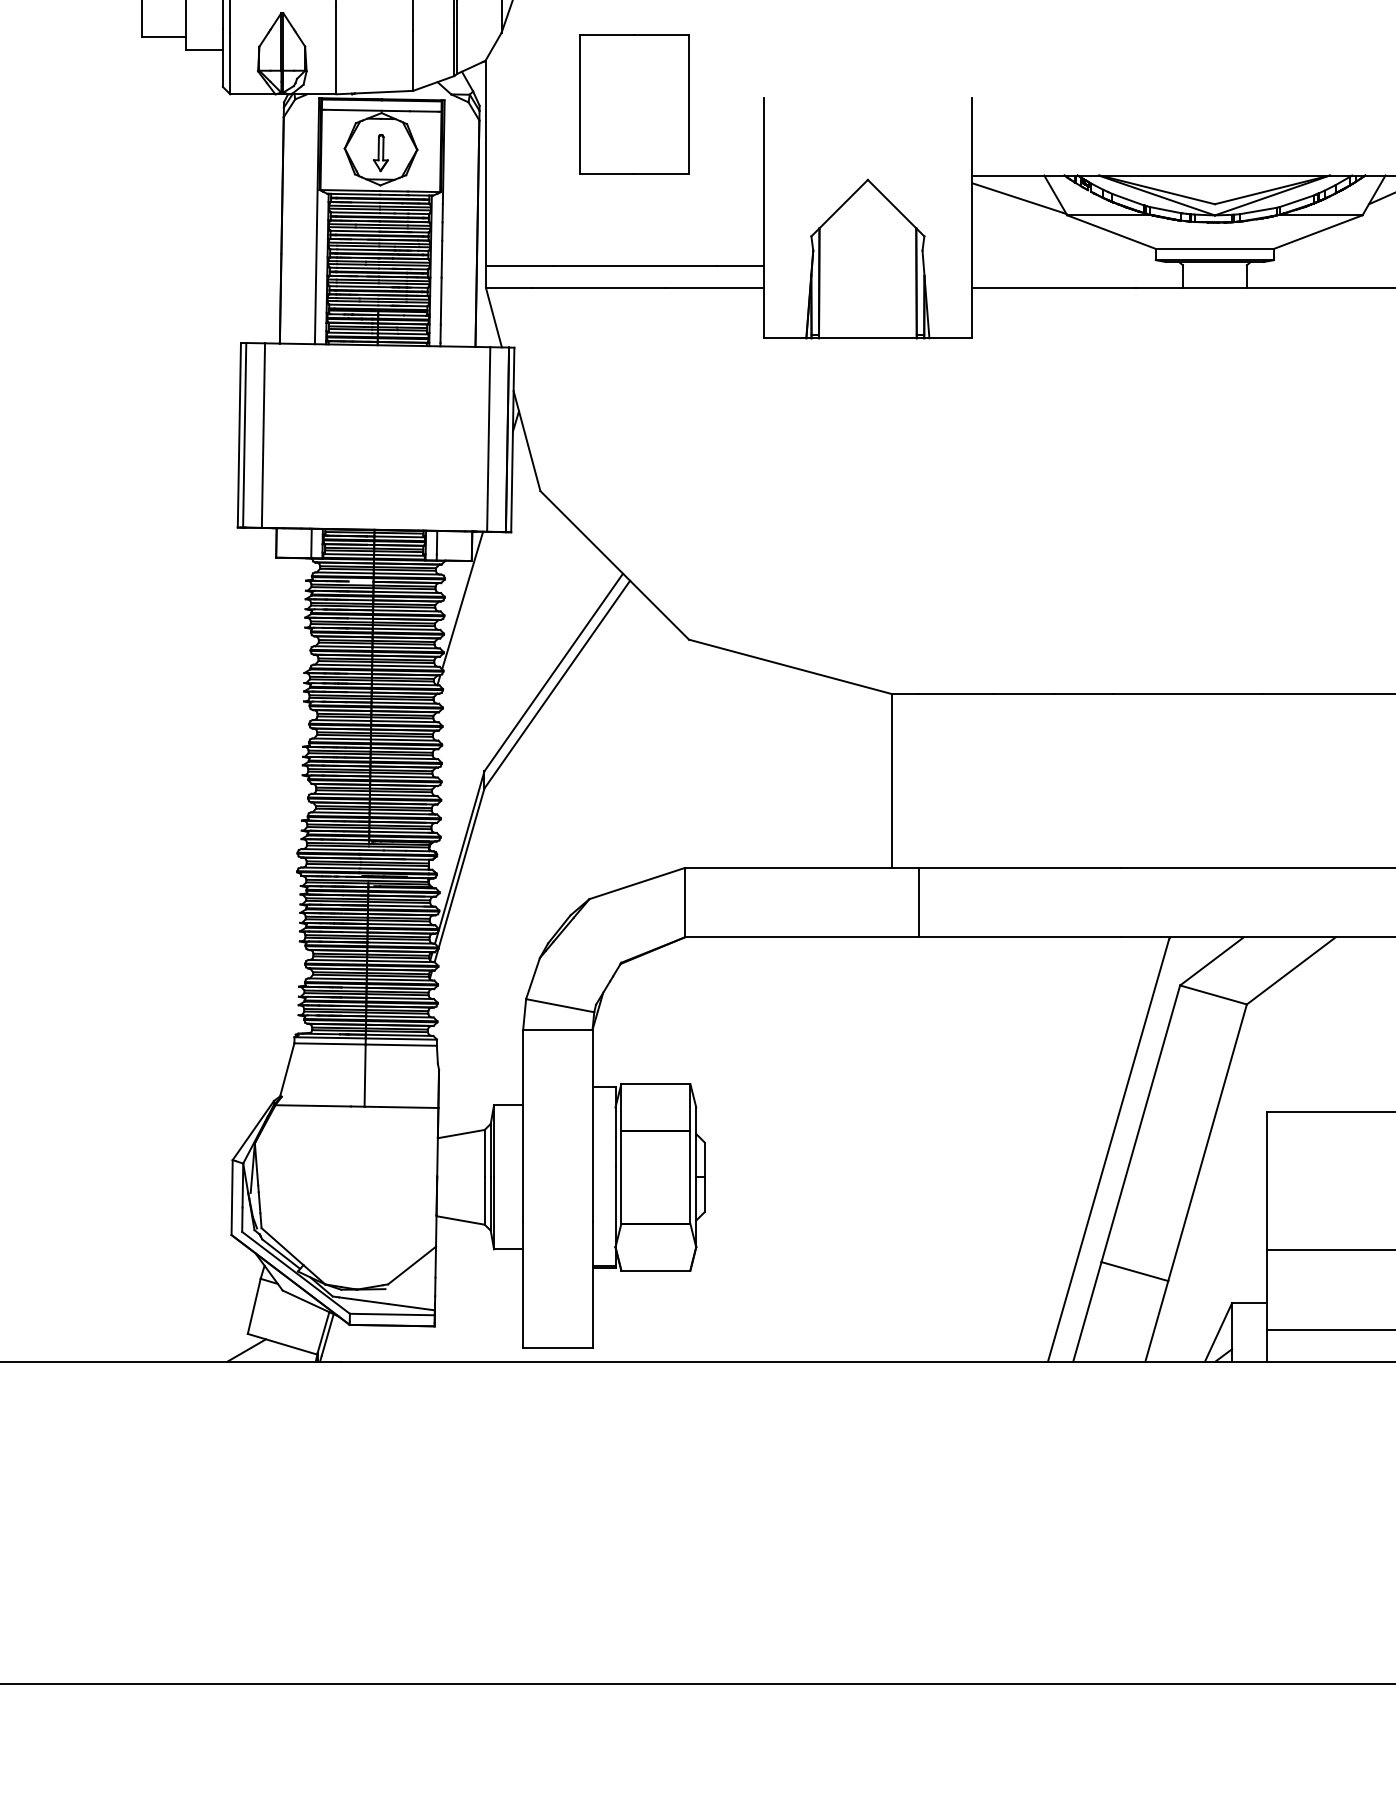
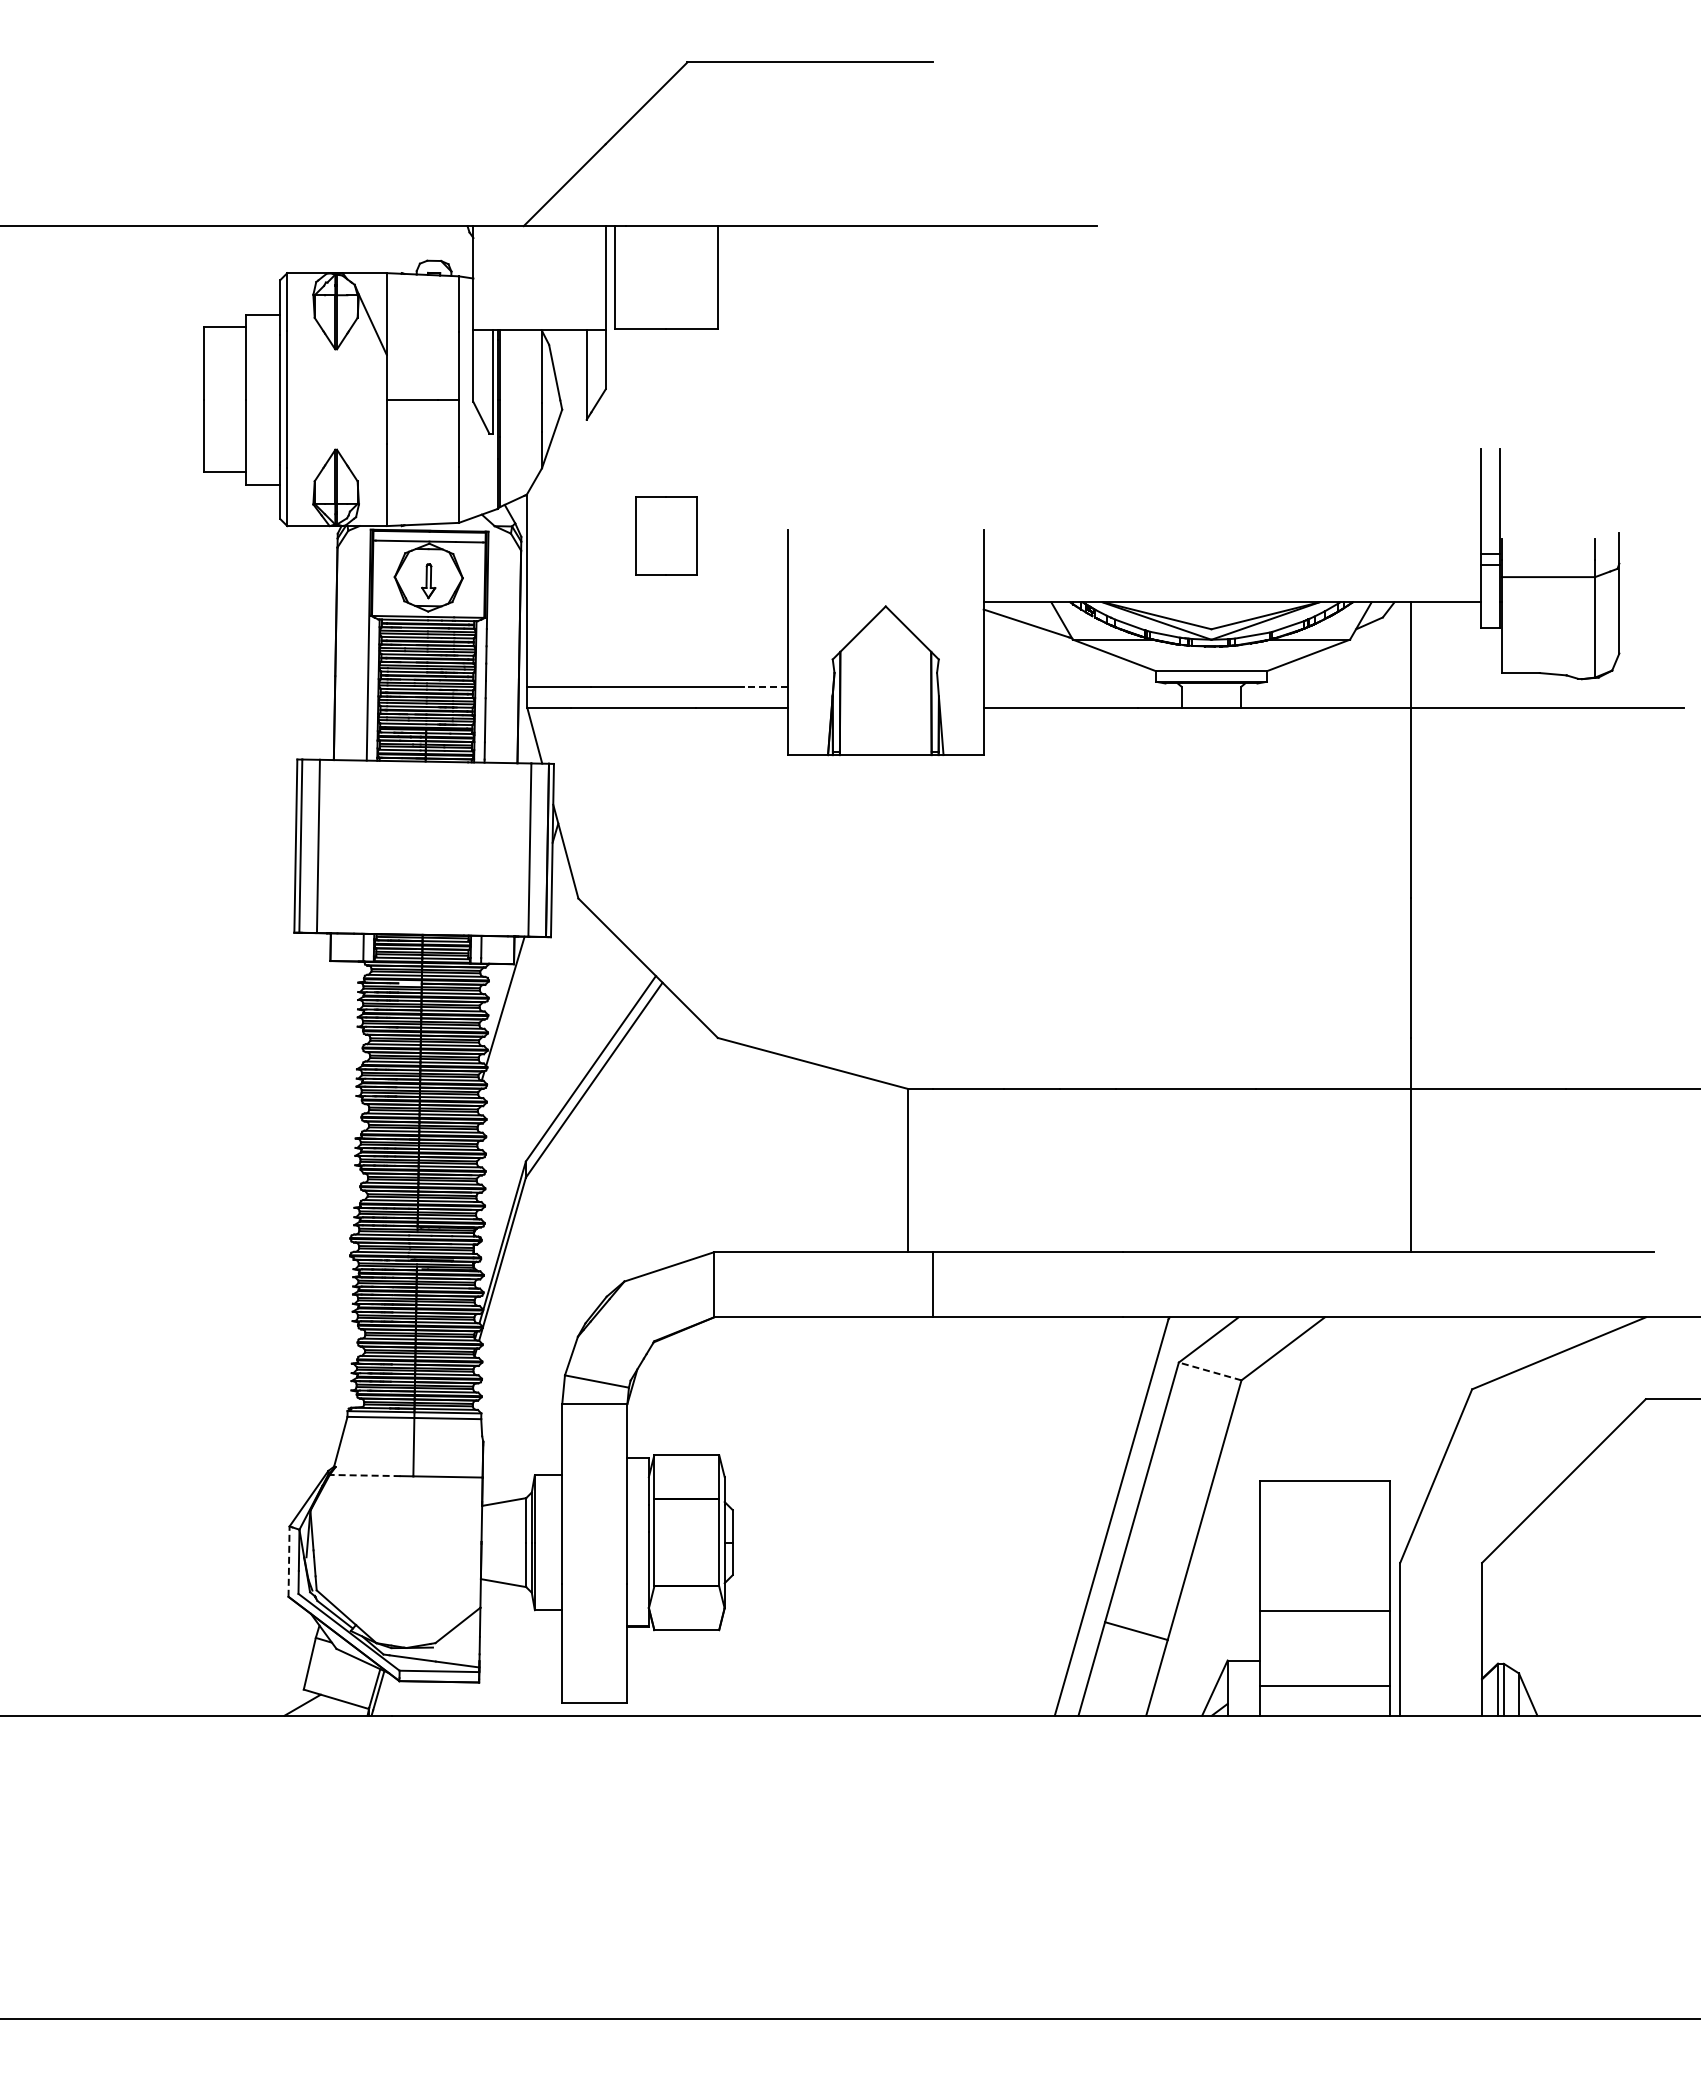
part: (634, 104) -> (666, 535), size x0.6
line: (739, 266) -> (765, 687), solid -> dashed
line: (1213, 995) -> (1210, 1371), solid -> dashed
line: (312, 1105) -> (364, 1475), solid -> dashed
line: (232, 1197) -> (289, 1561), solid -> dashed

